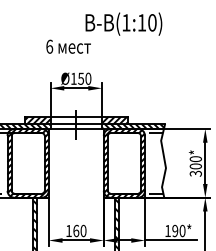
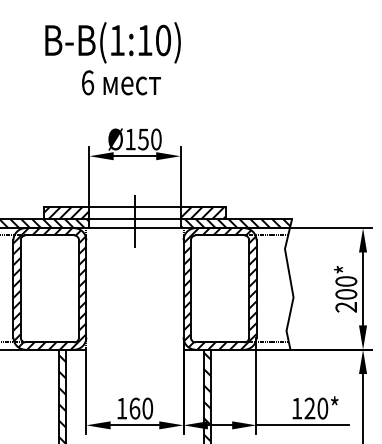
text: (123, 23) -> (112, 41), moved
text: (196, 173) -> (347, 306), 300* -> 200*
text: (175, 231) -> (310, 409), 190* -> 120*

